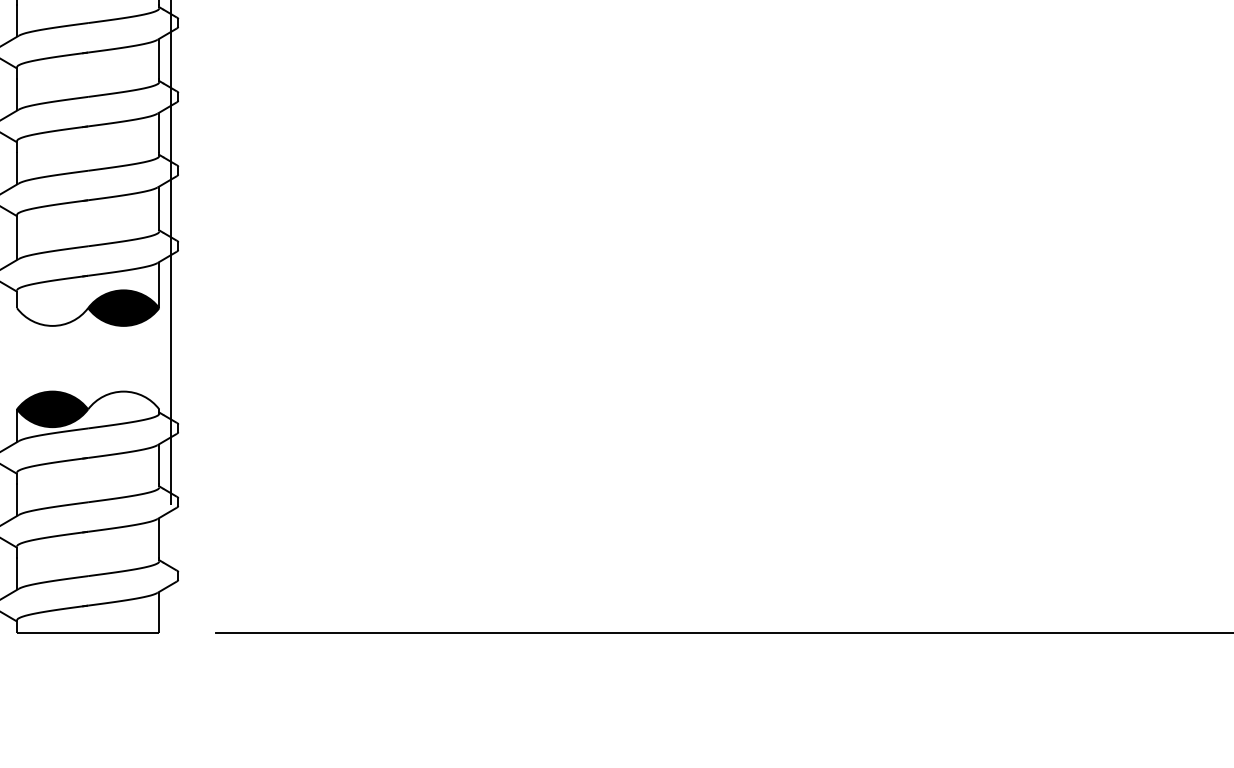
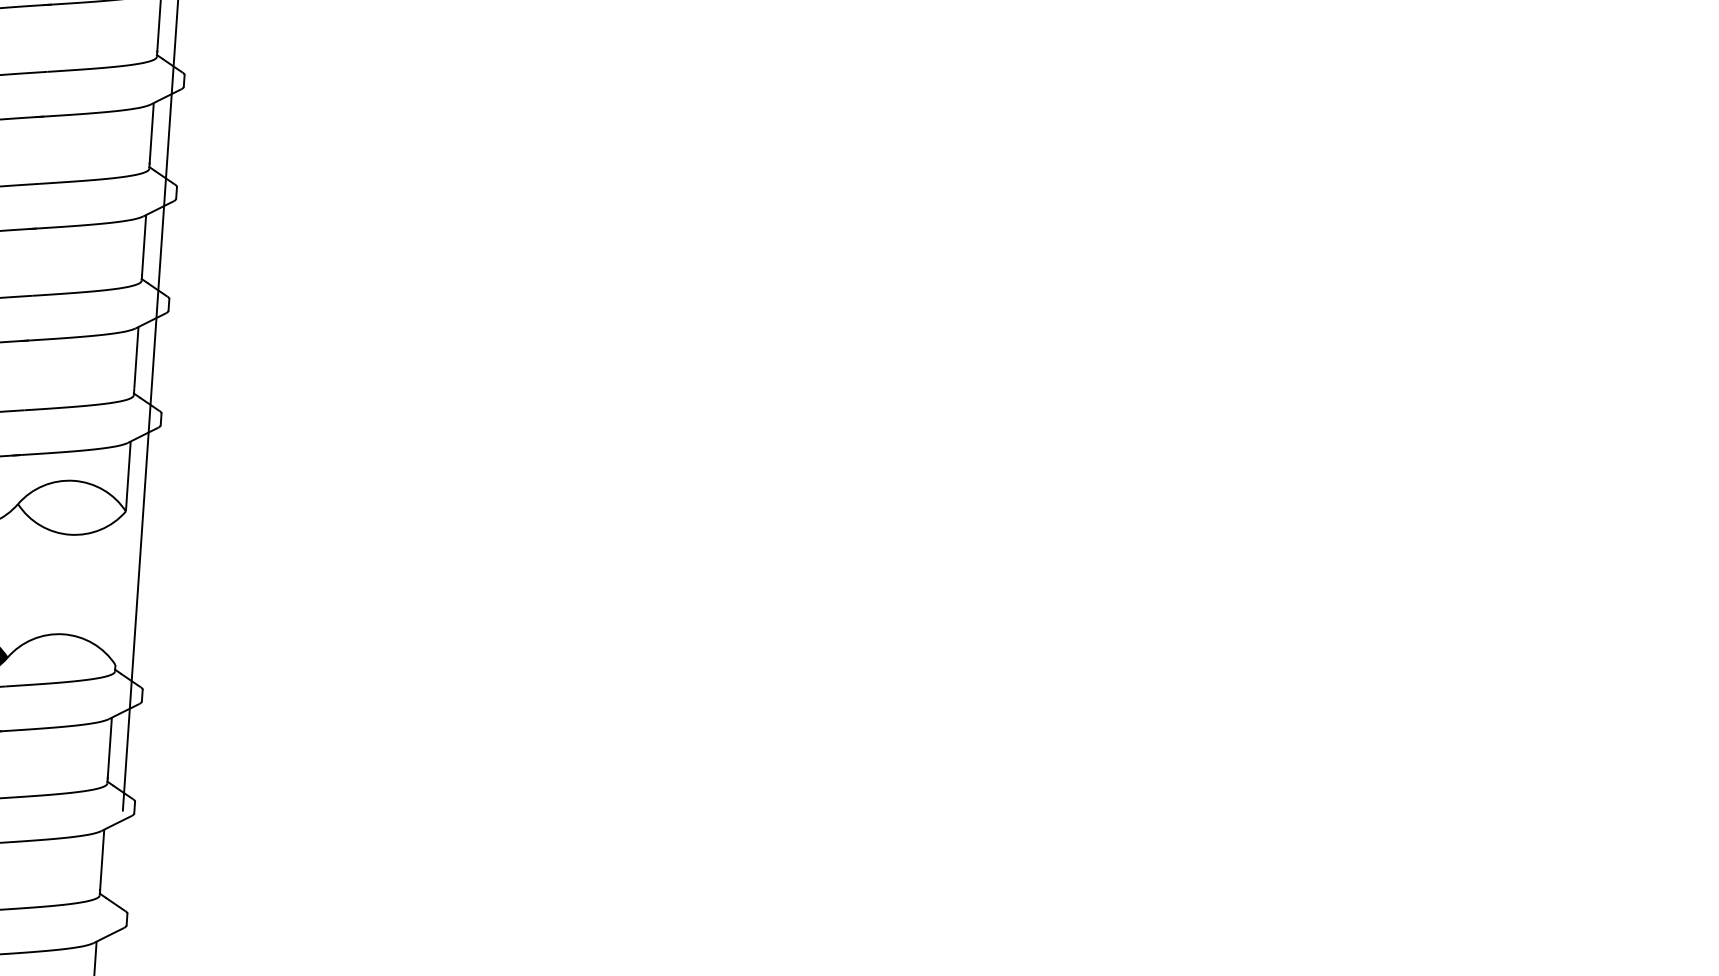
fill: (123, 307) -> (71, 506), removed

